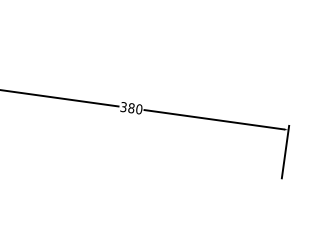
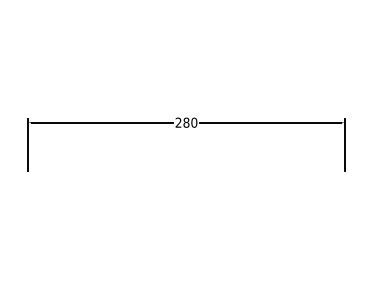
text: (123, 106) -> (178, 122), 380 -> 280

